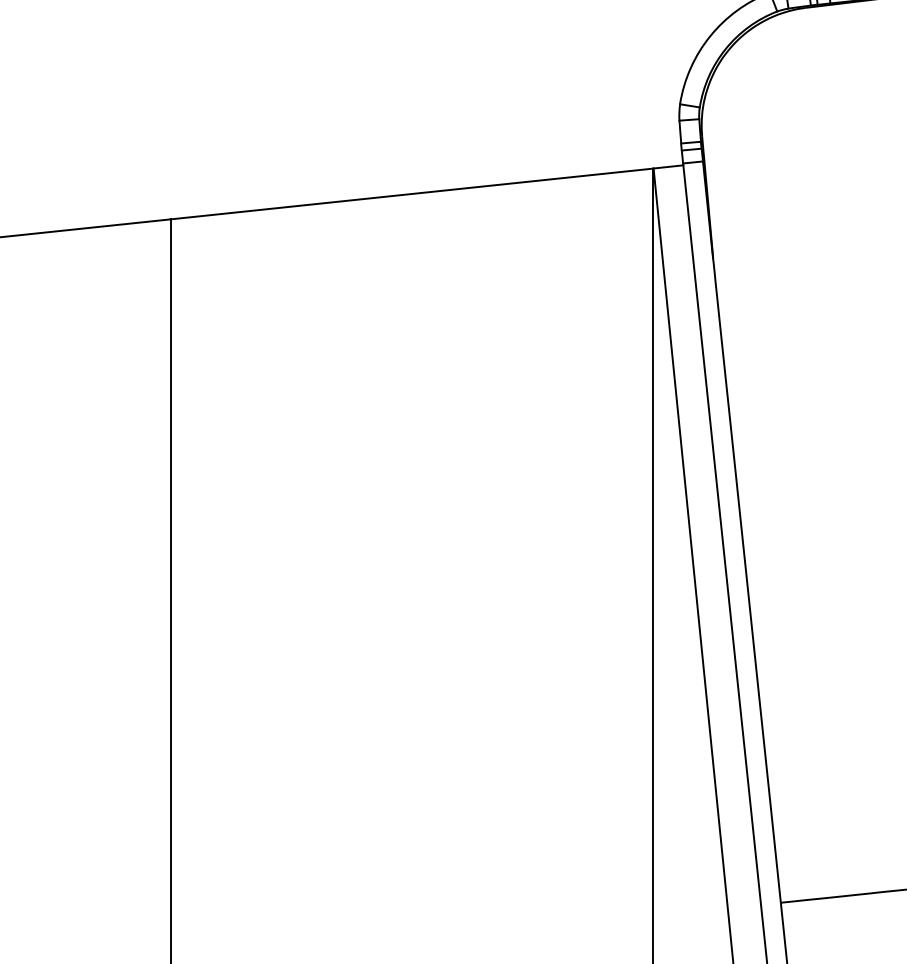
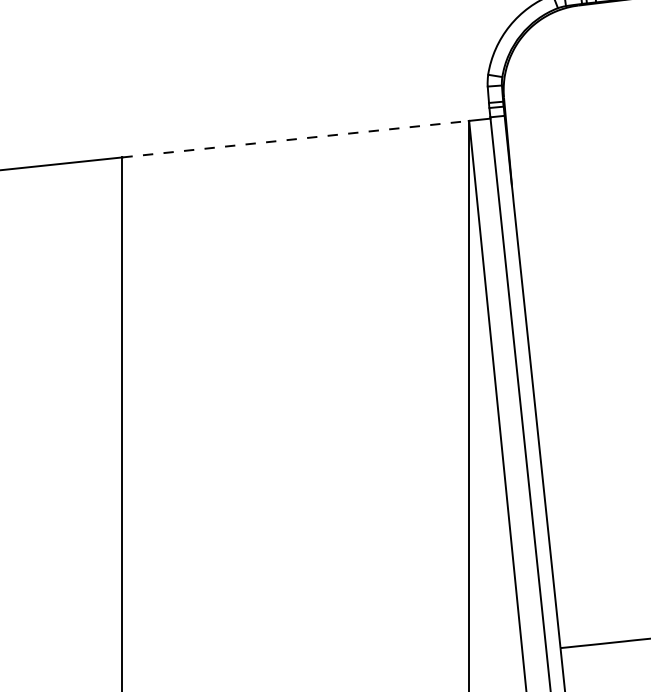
line: (413, 194) -> (296, 139), solid -> dashed

